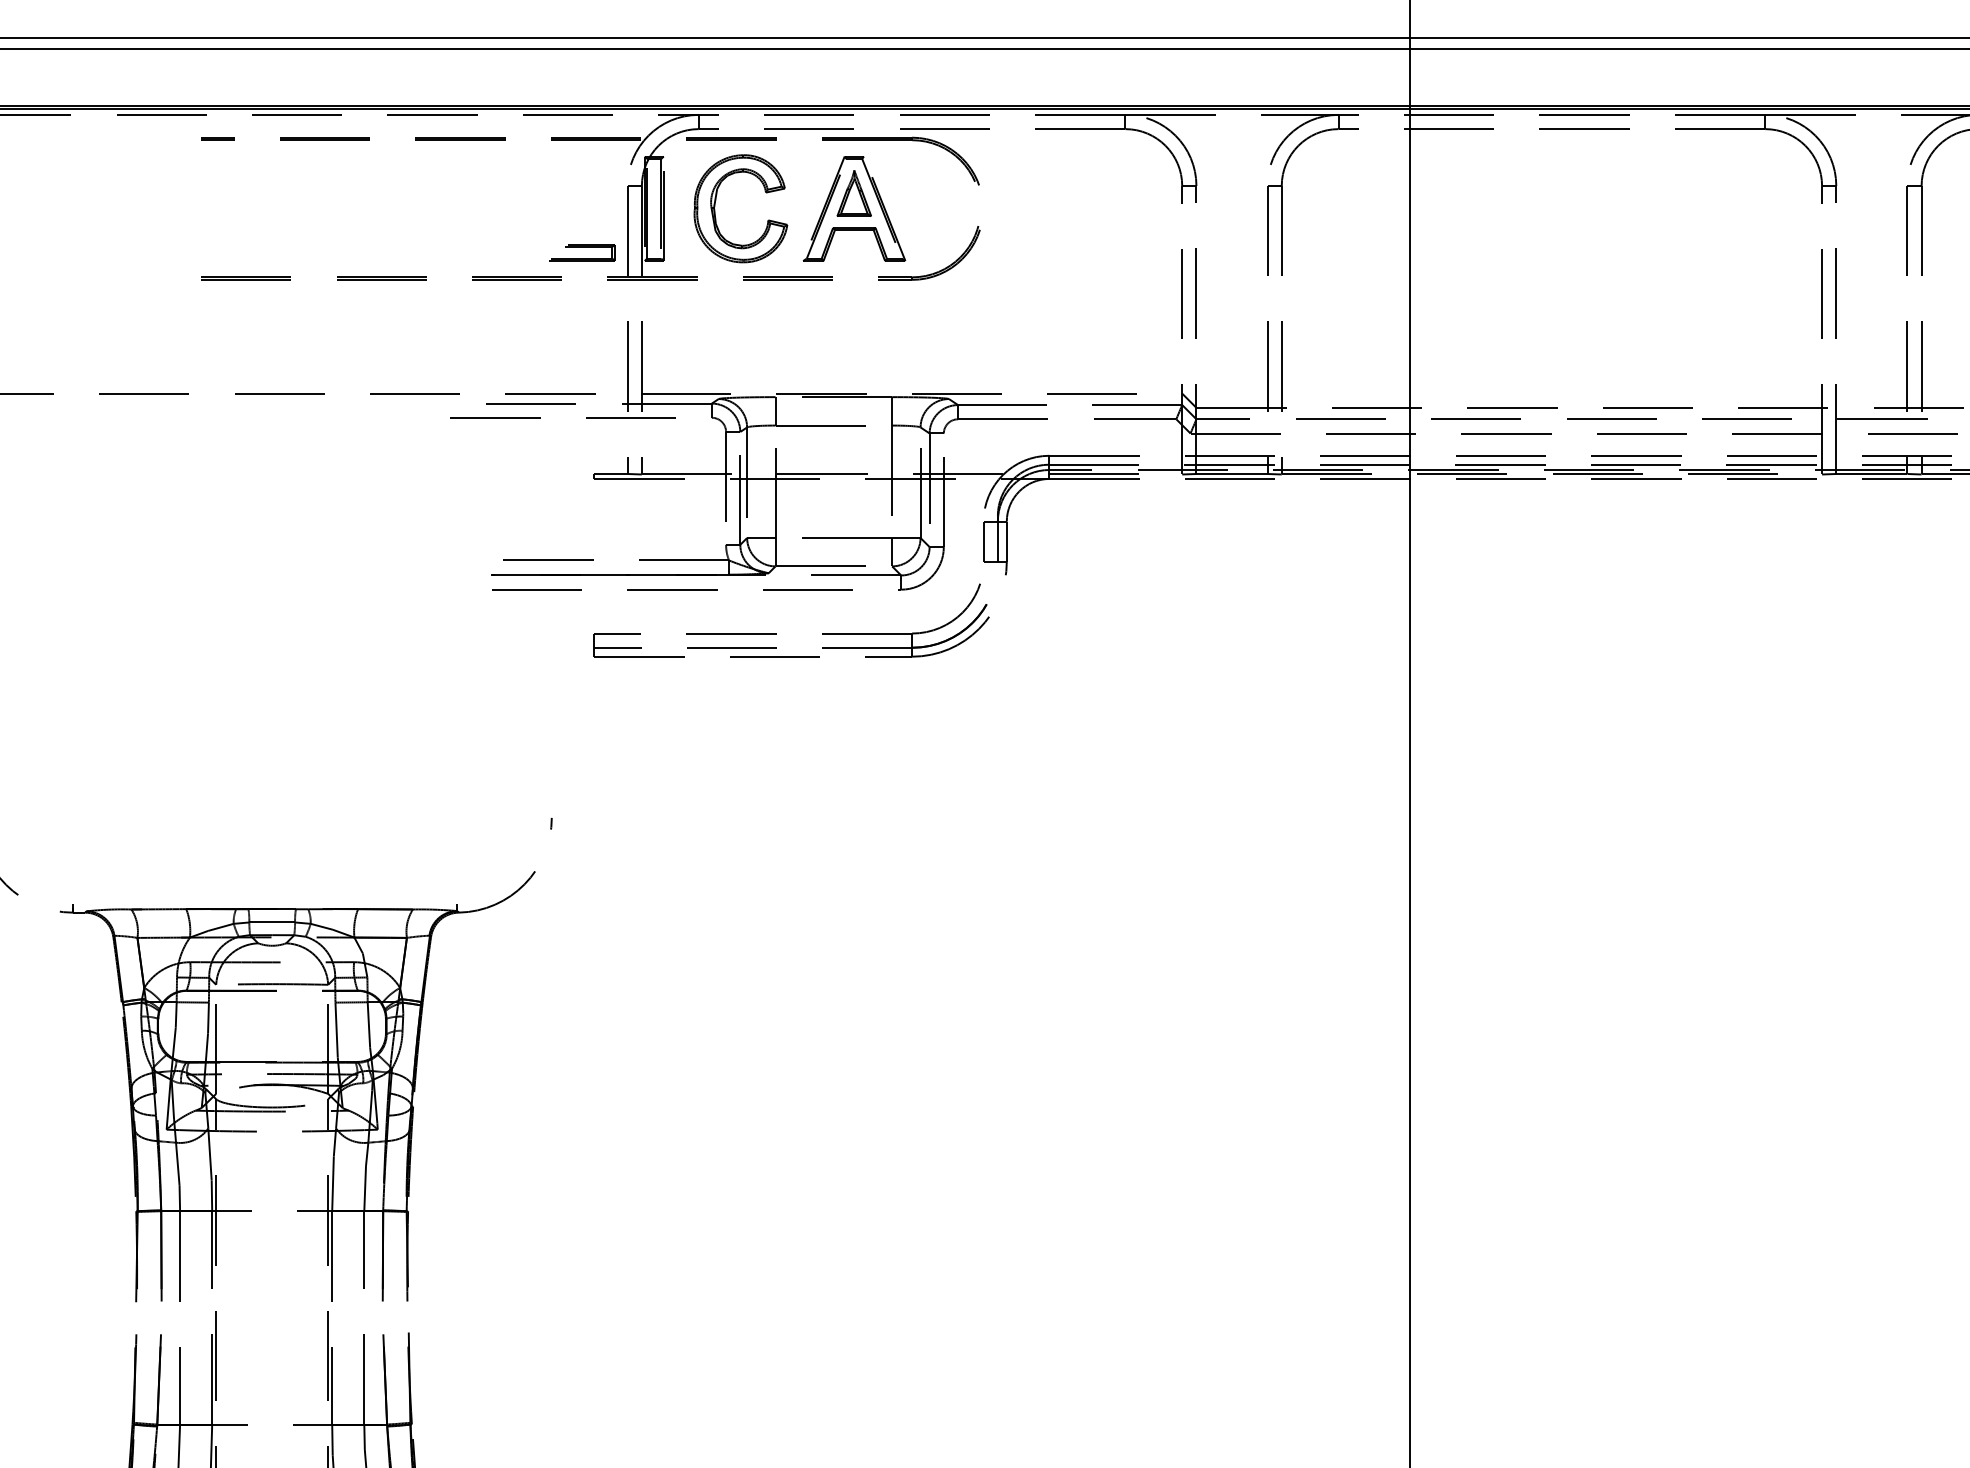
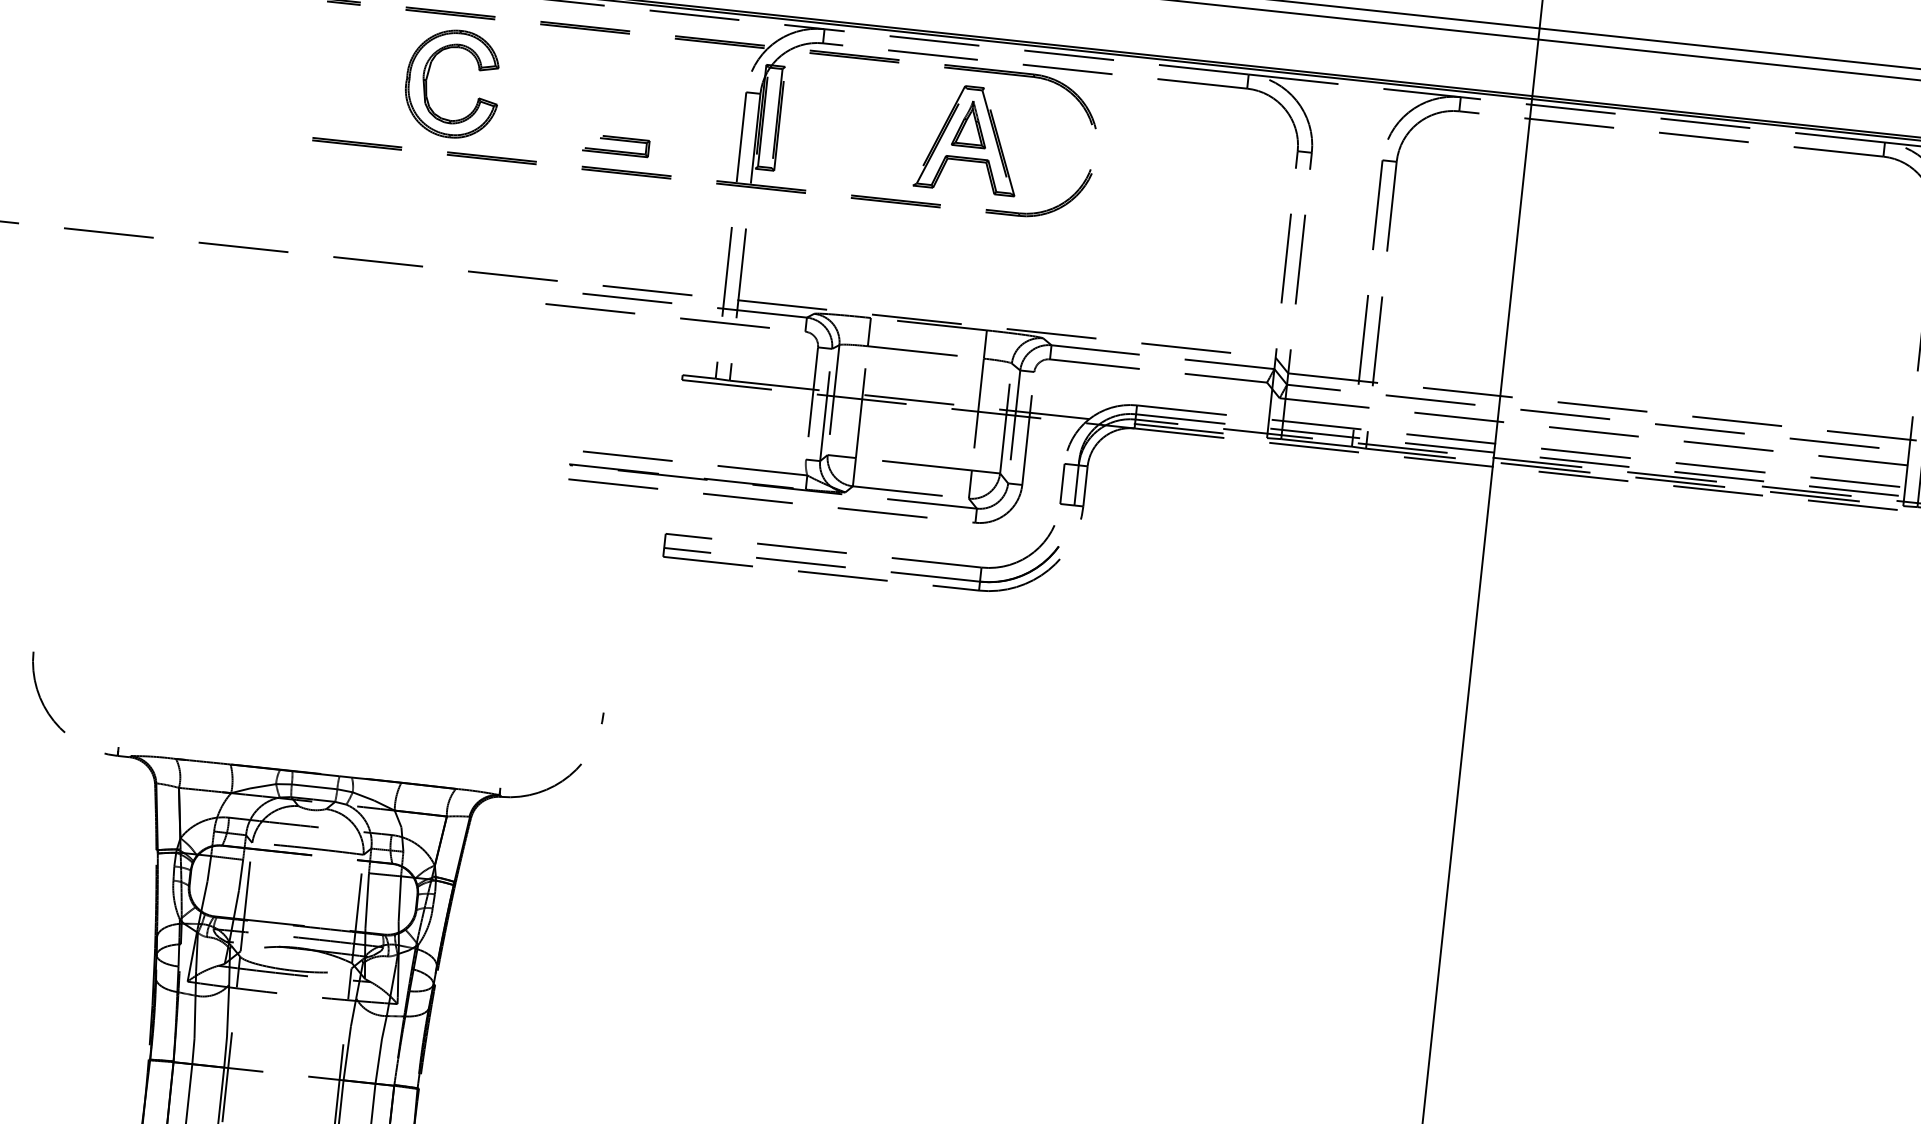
part: (715, 209) -> (427, 81), moved
part: (582, 252) -> (616, 145), moved

